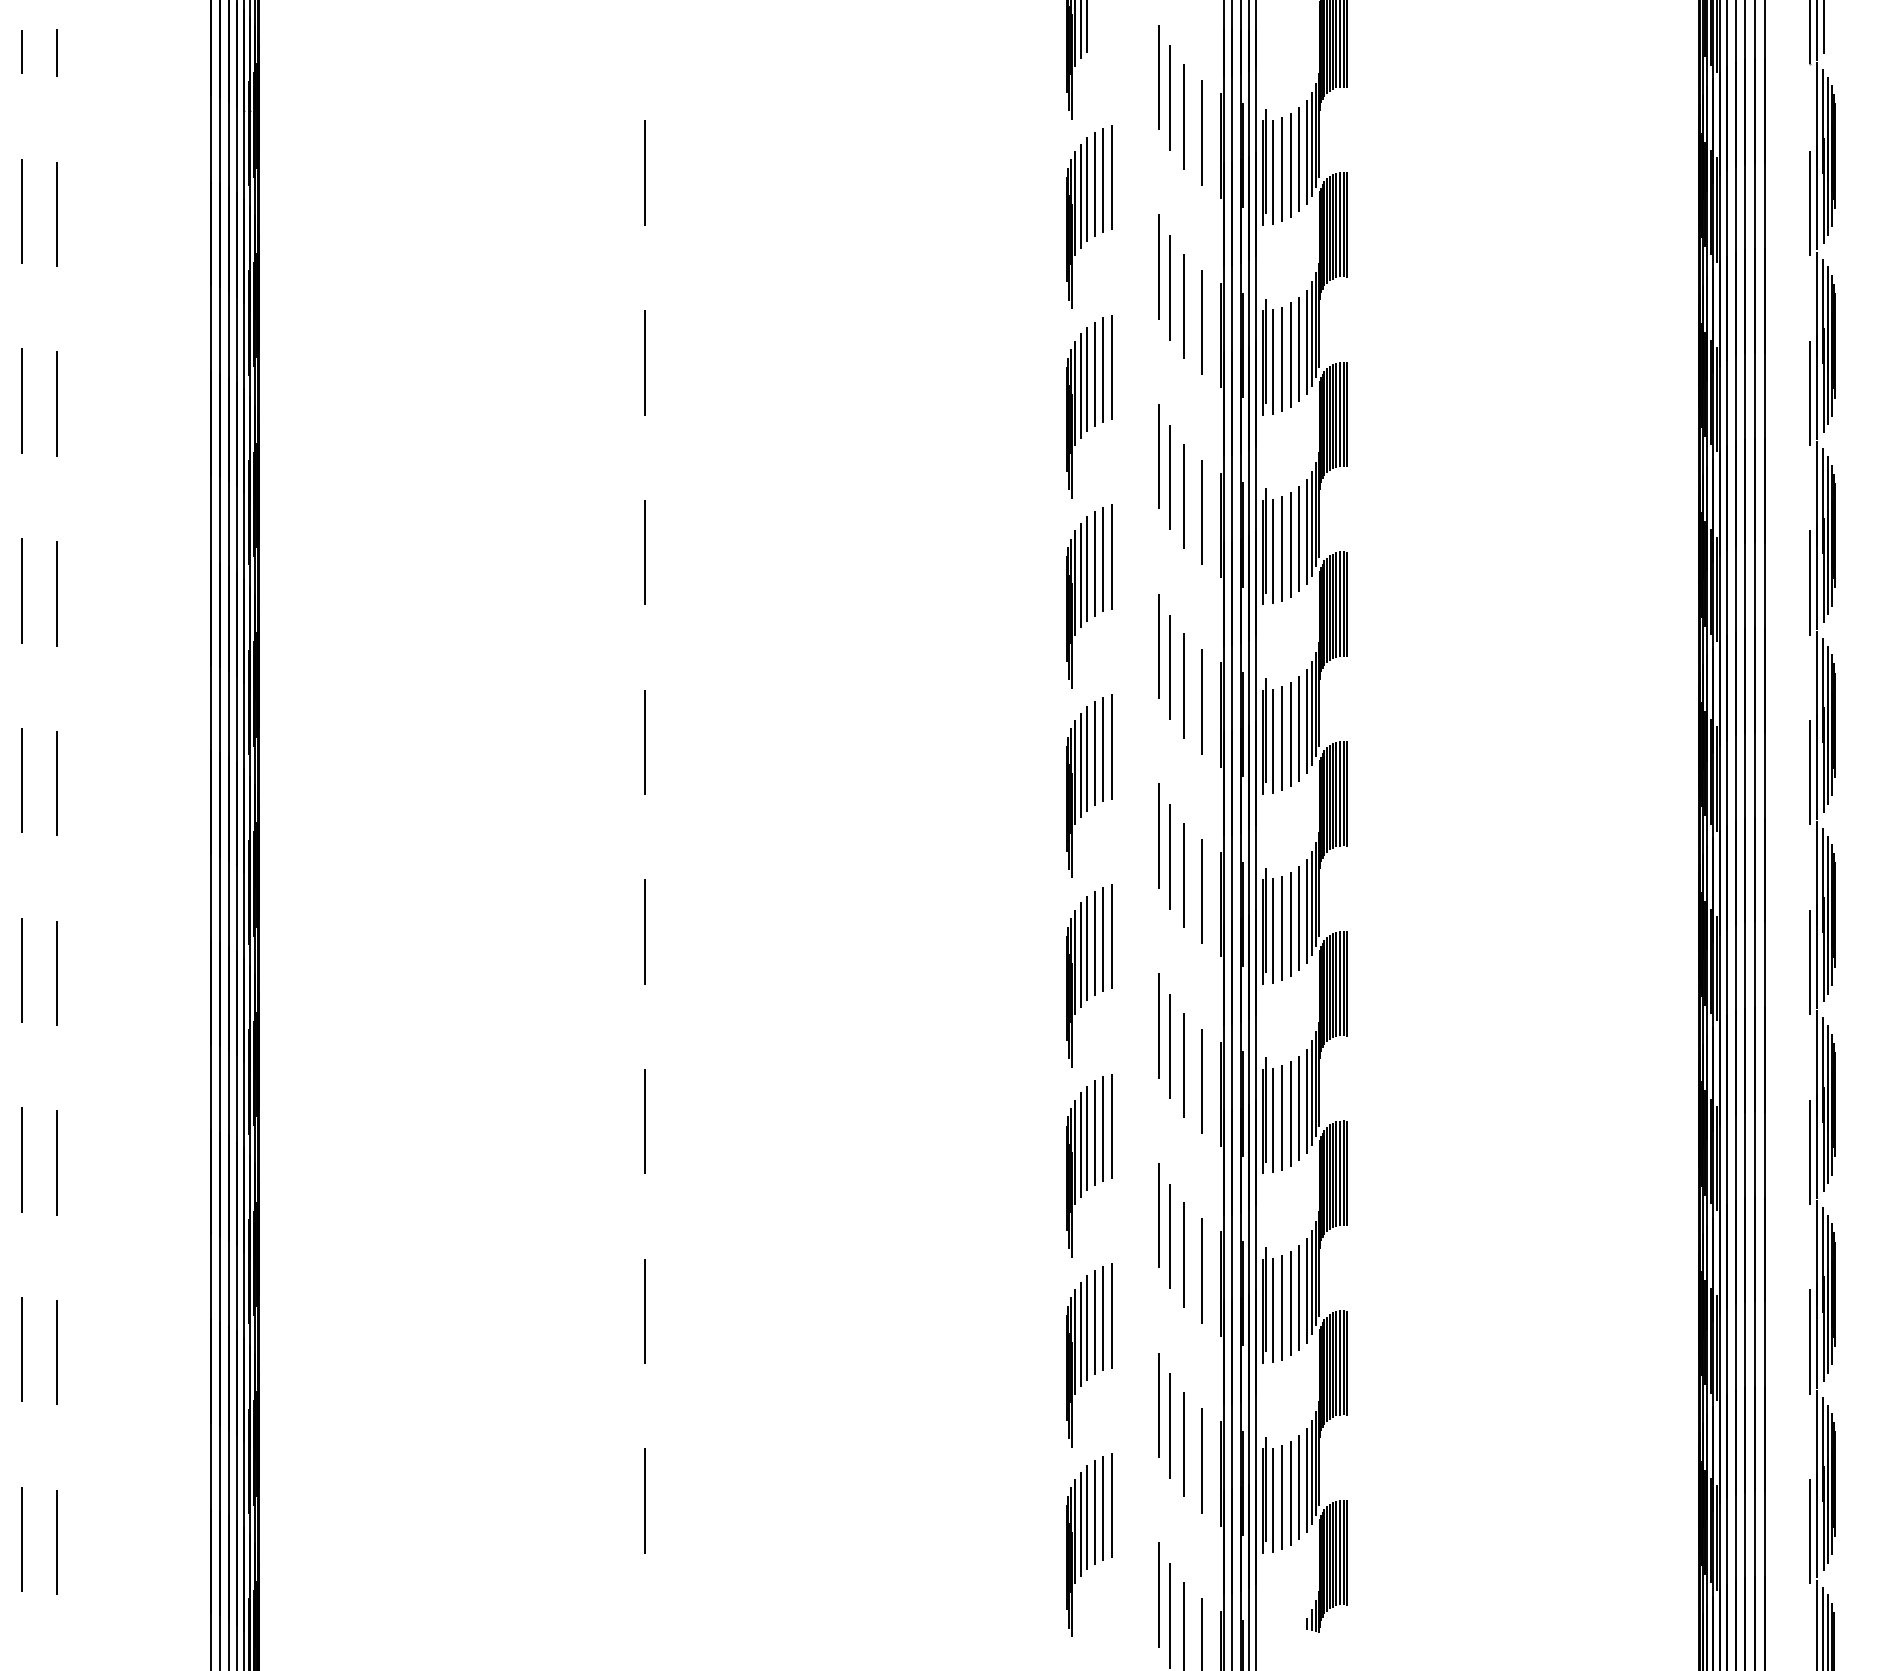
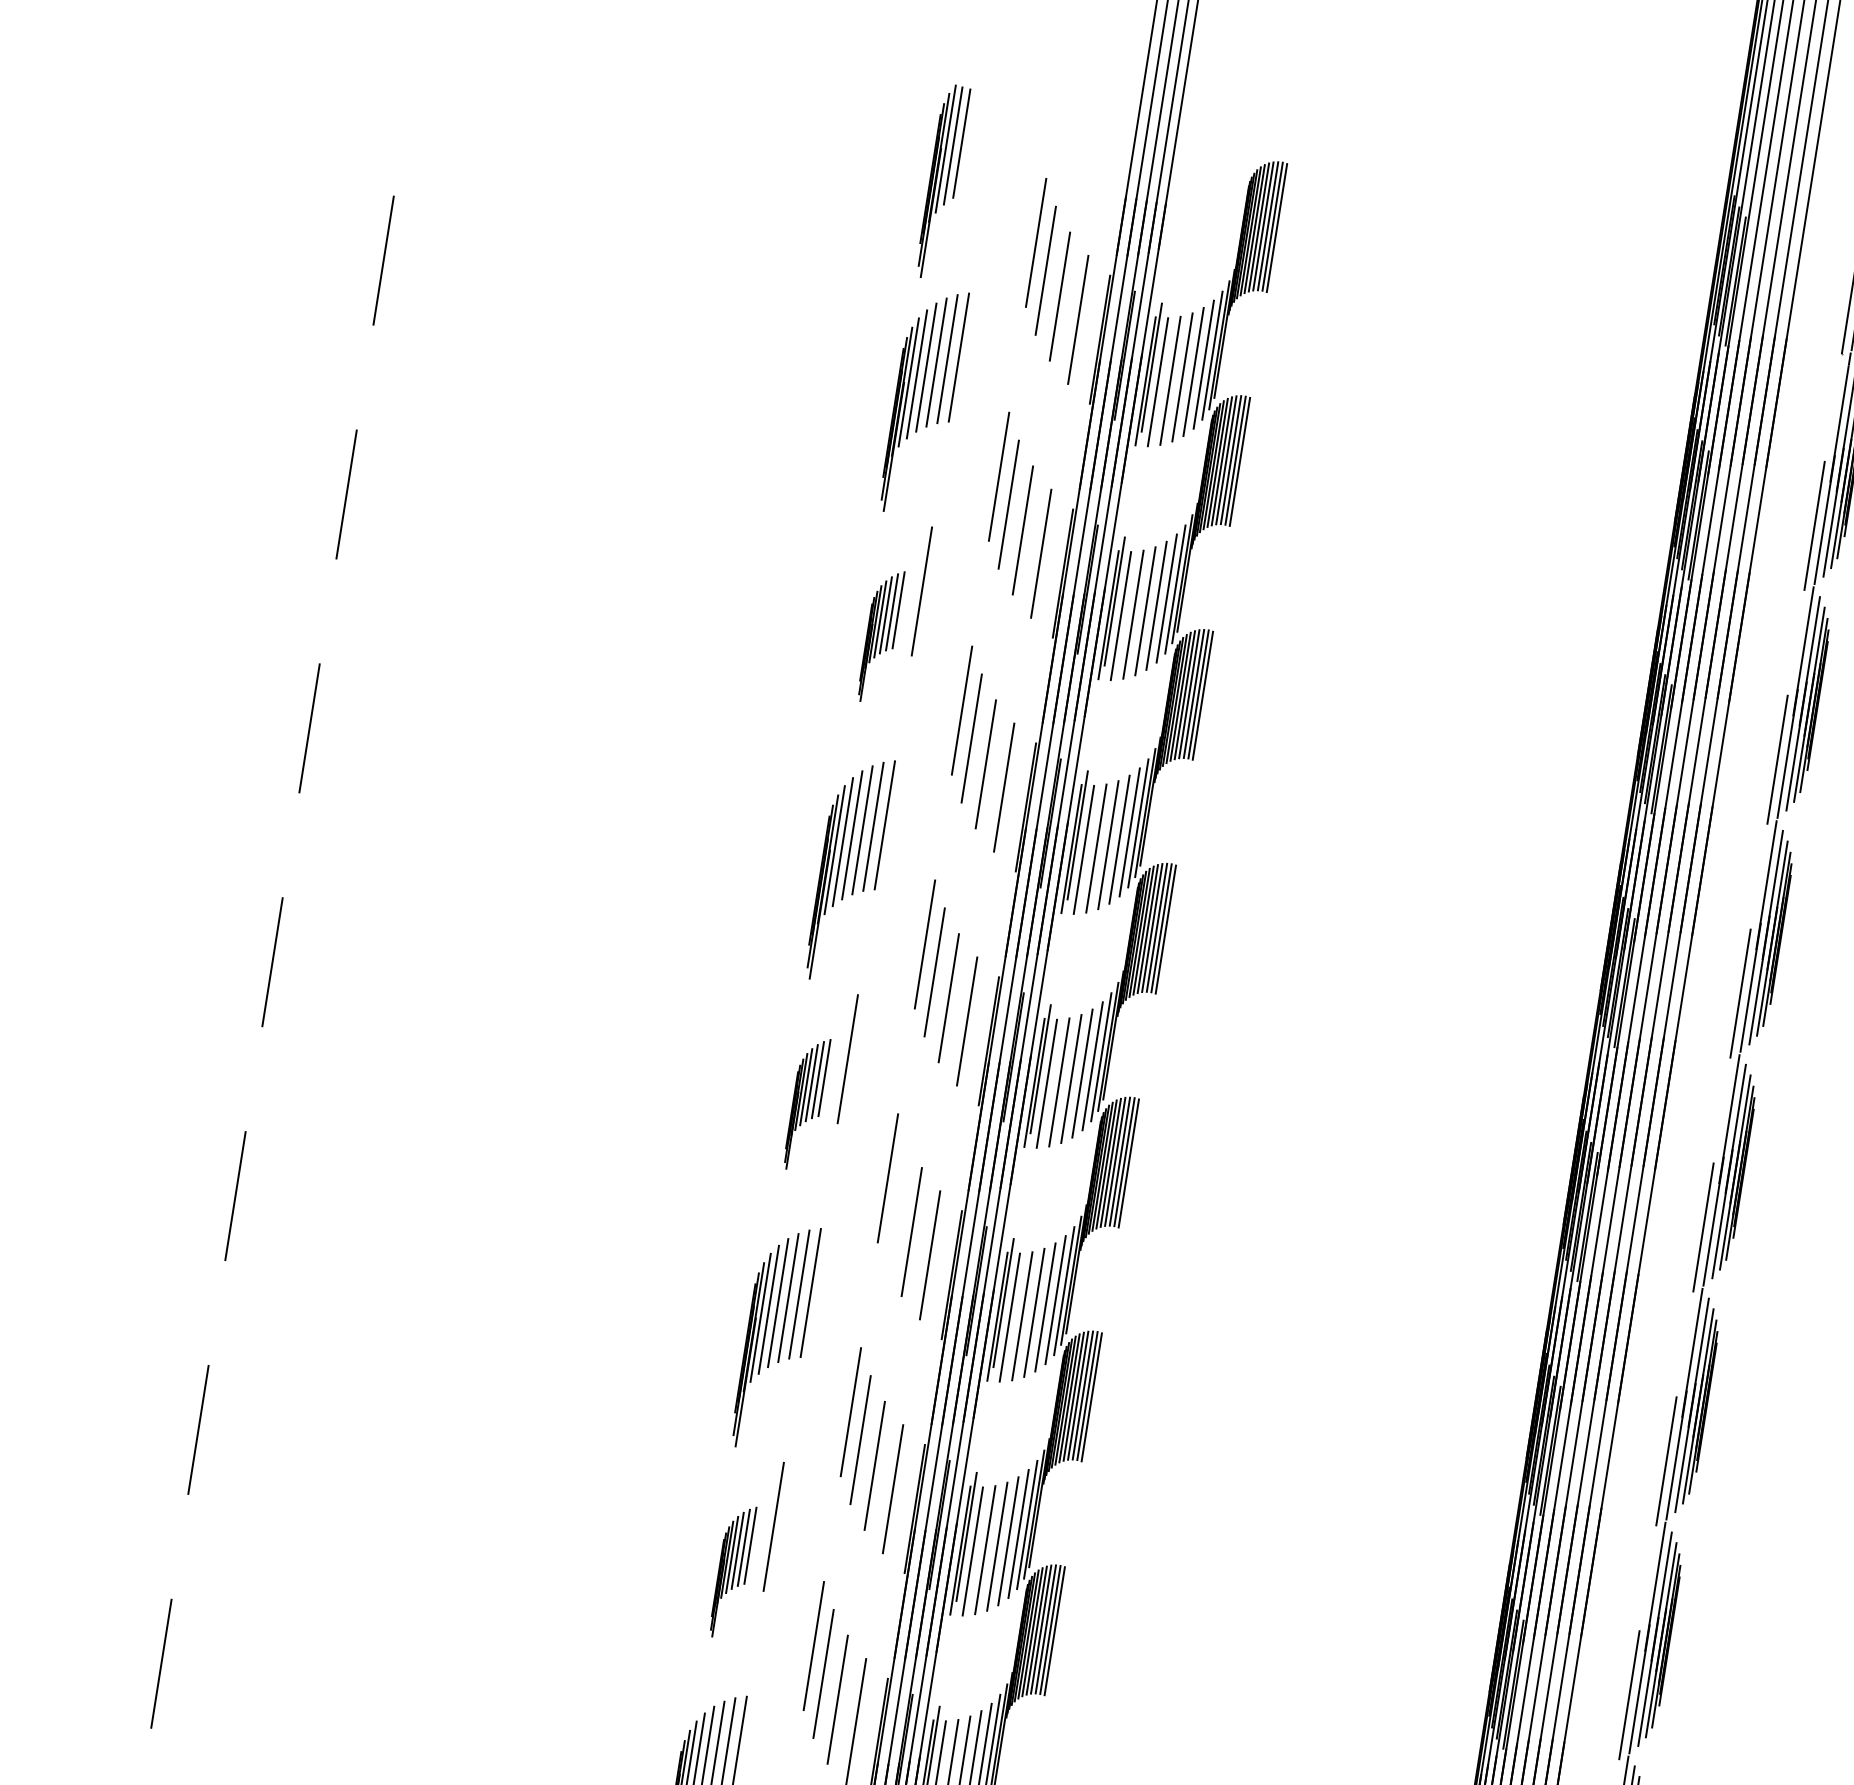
part: (1084, 407) -> (880, 635), size x0.6
part: (1084, 787) -> (806, 1103), size x0.6
line: (1169, 856) -> (897, 1205), removed
part: (1084, 1166) -> (732, 1571), size x0.6

